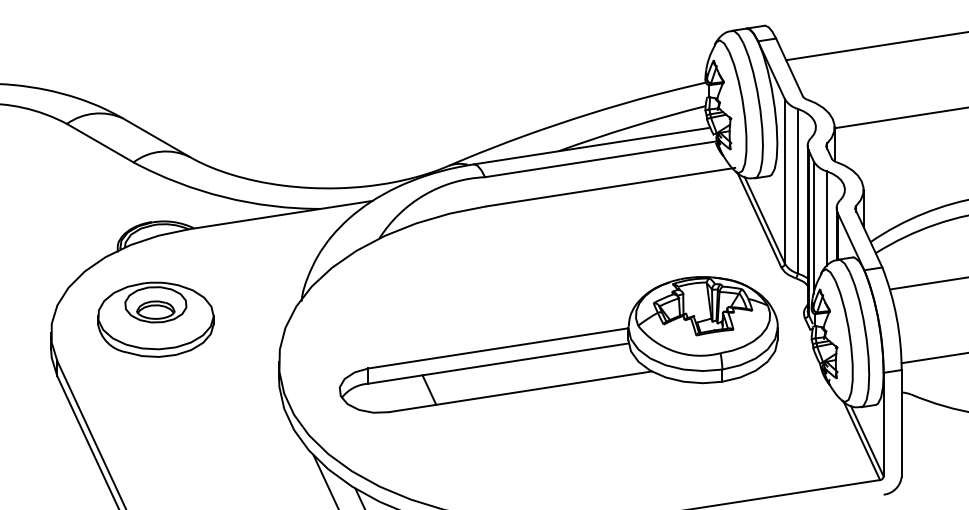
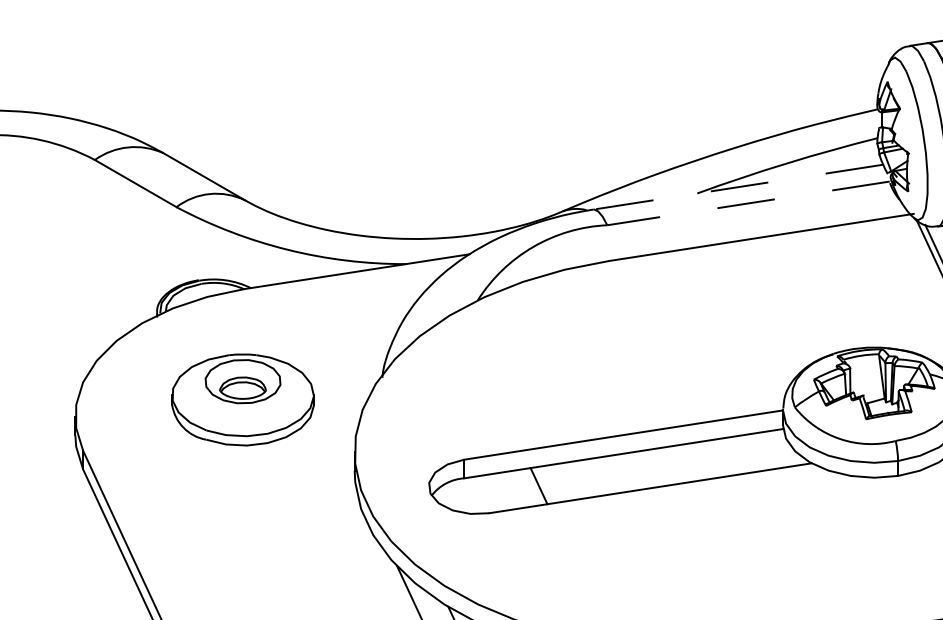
line: (591, 146) -> (737, 187), solid -> dashed
line: (600, 159) -> (748, 203), solid -> dashed
part: (155, 319) -> (242, 399), moved

